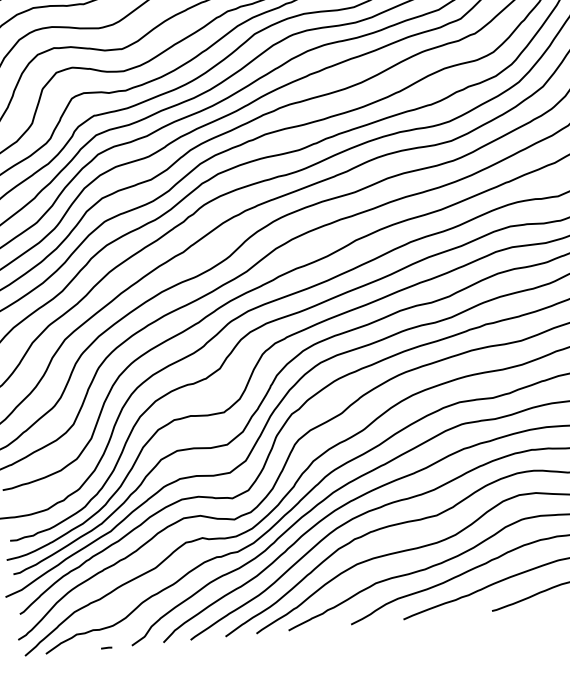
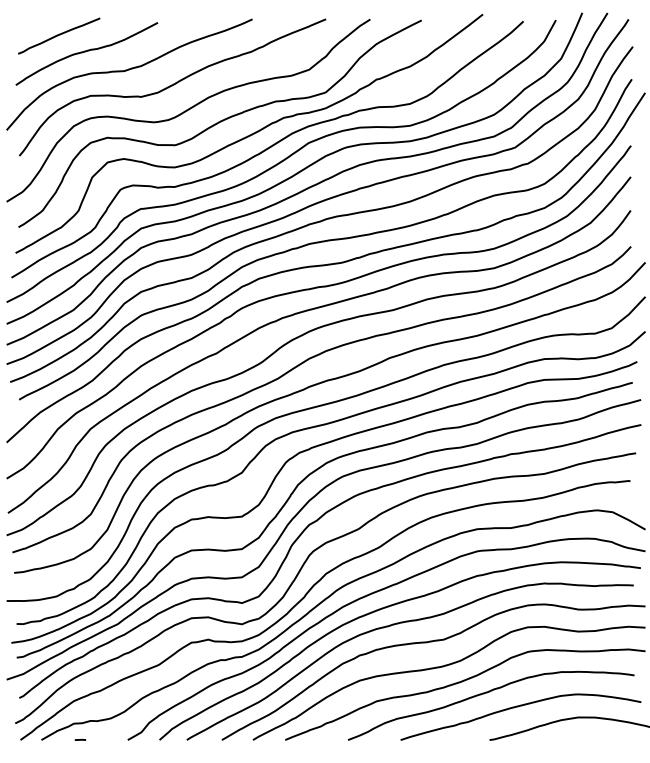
line: (106, 647) -> (80, 739), moved

